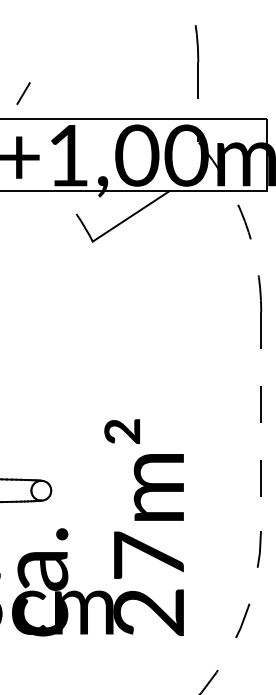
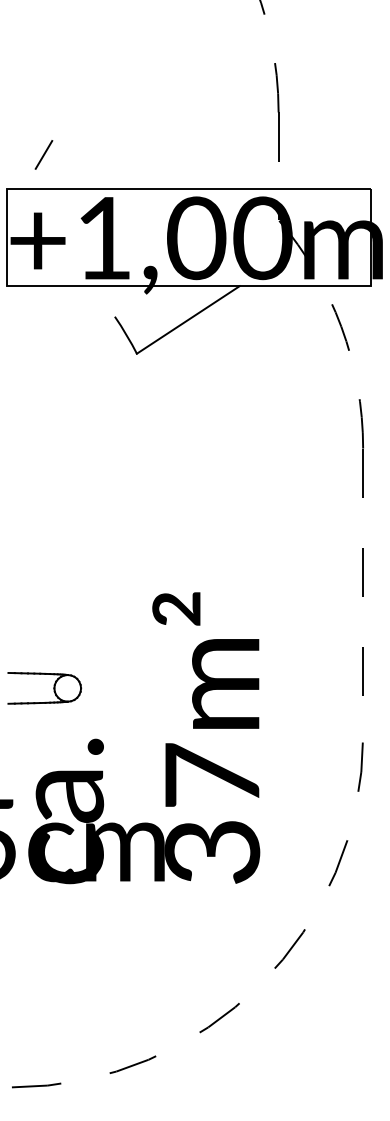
text: (149, 612) -> (212, 852), 27m² -> 37m²

